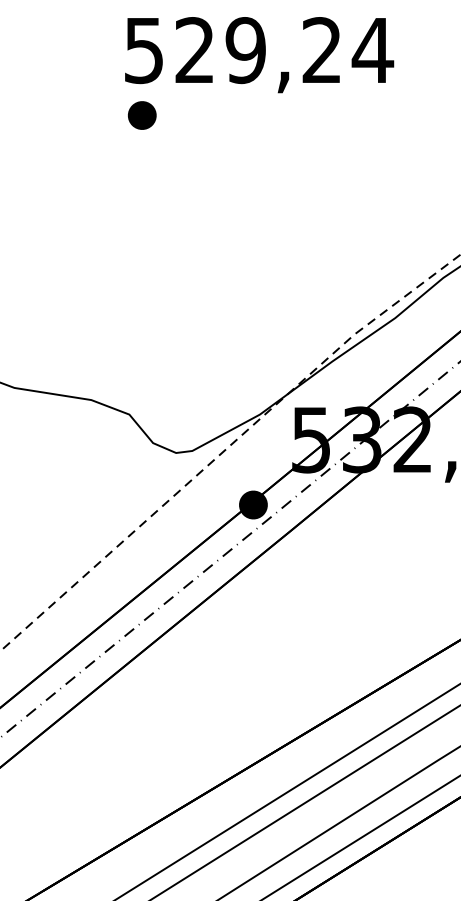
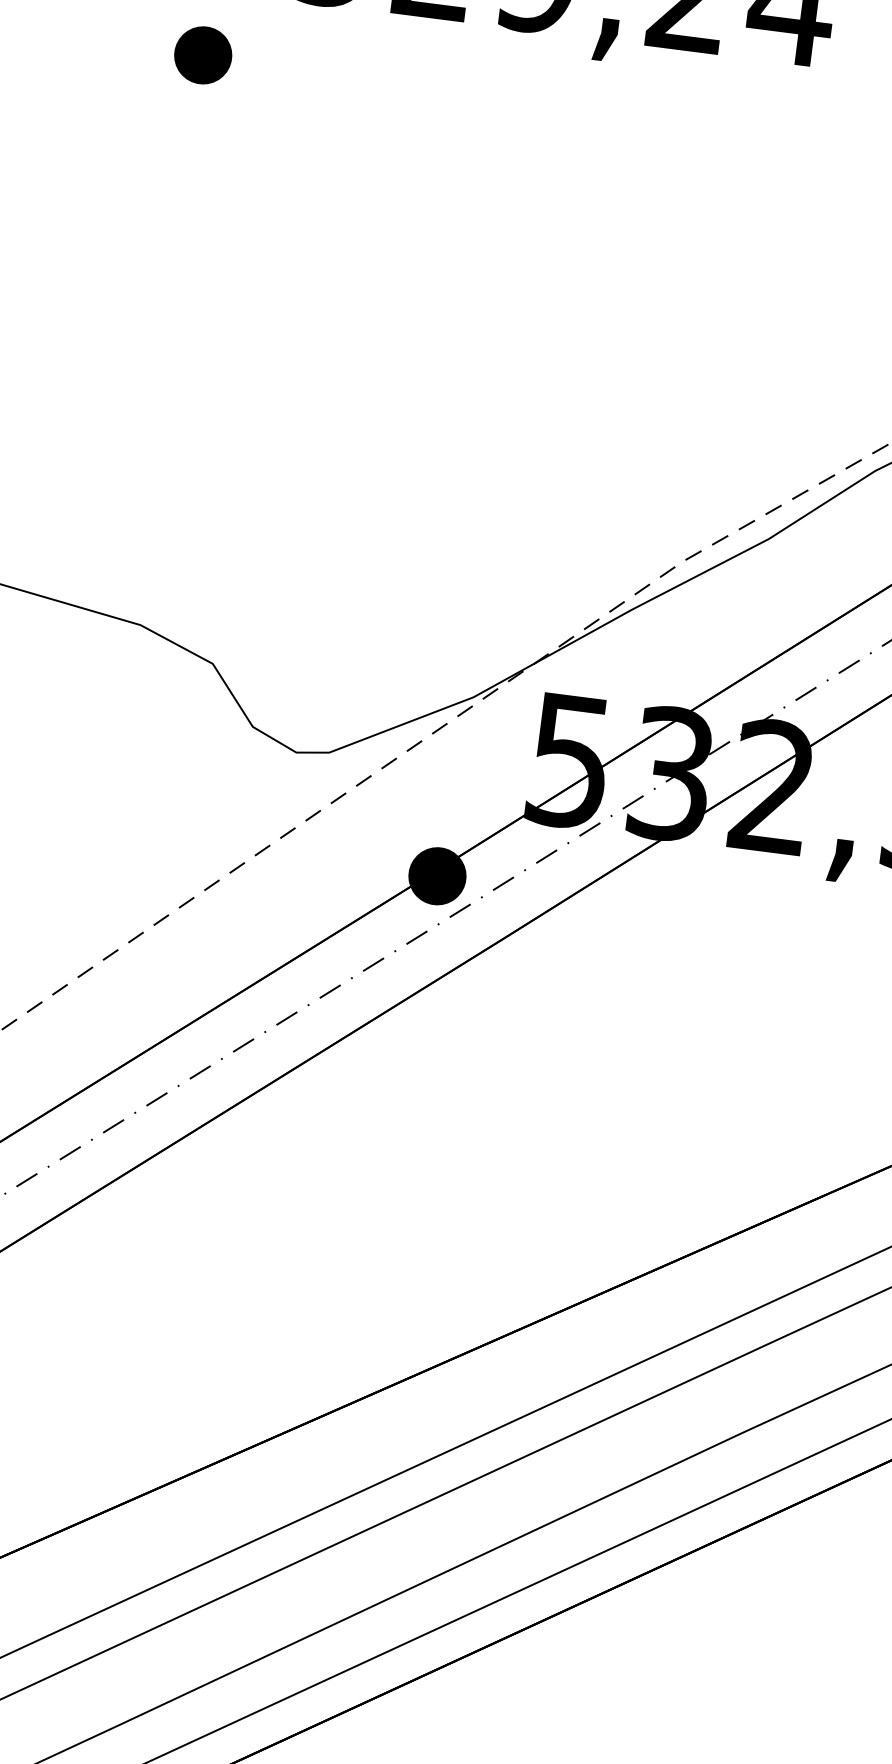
part: (142, 115) -> (203, 55), moved

